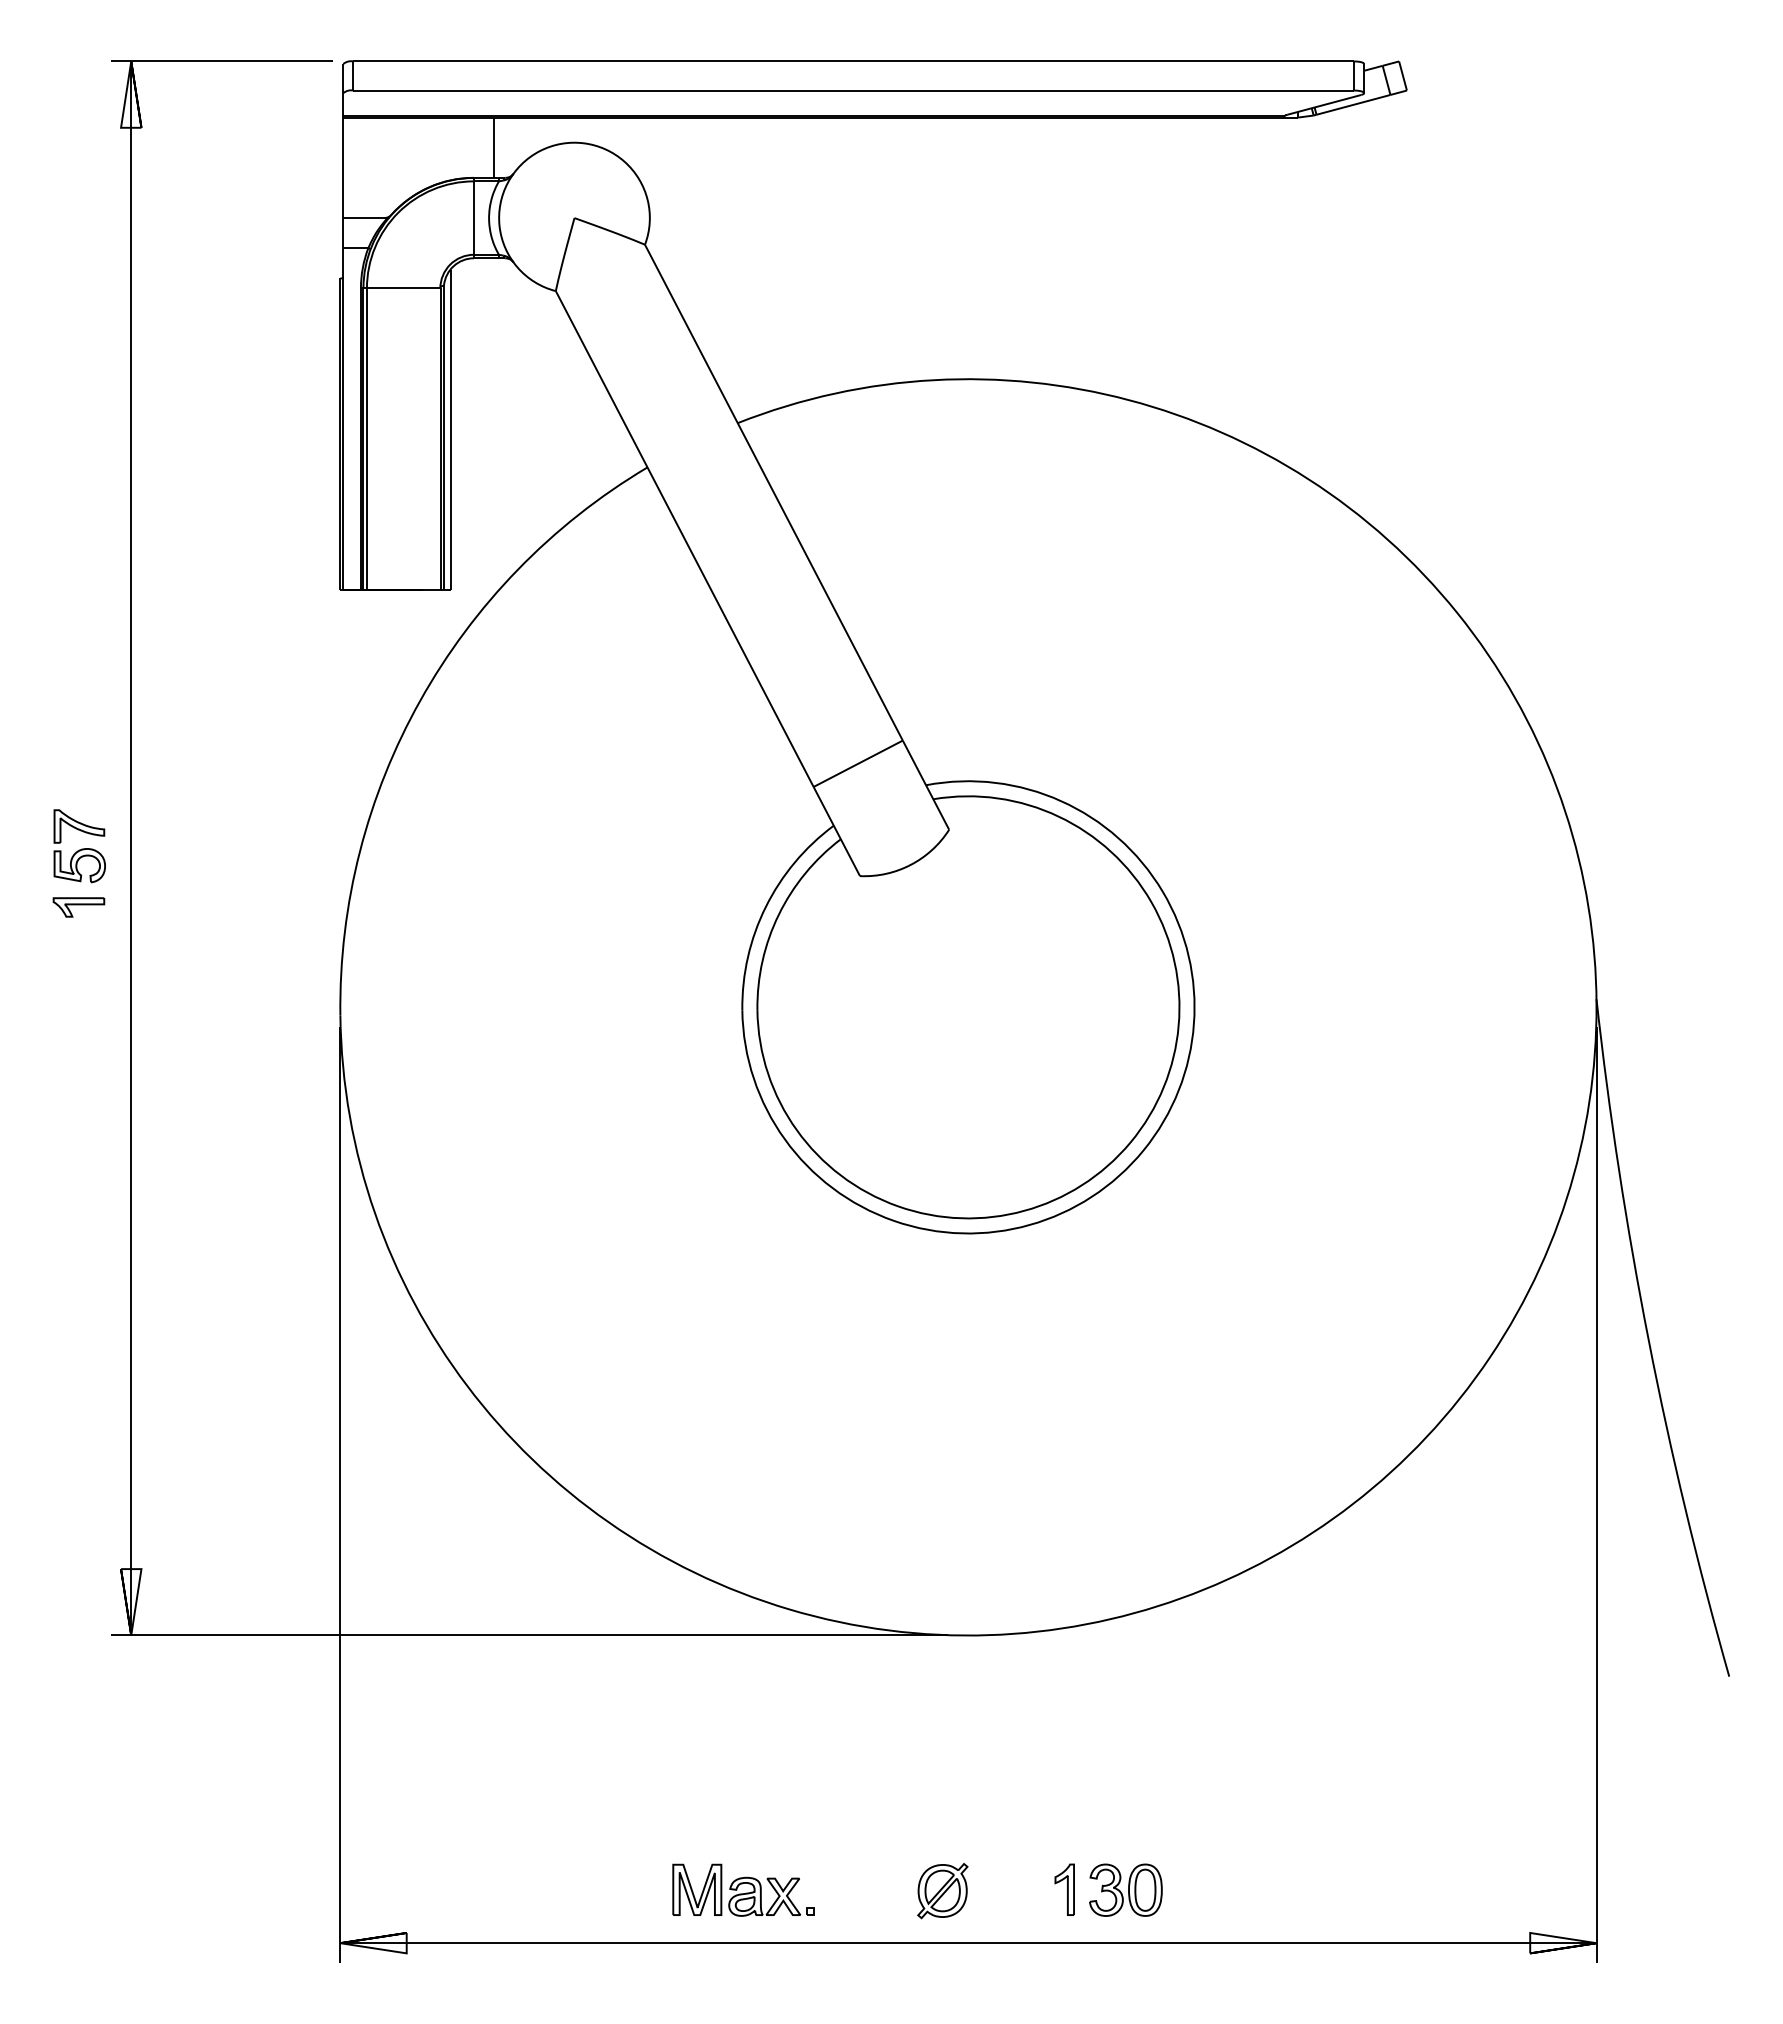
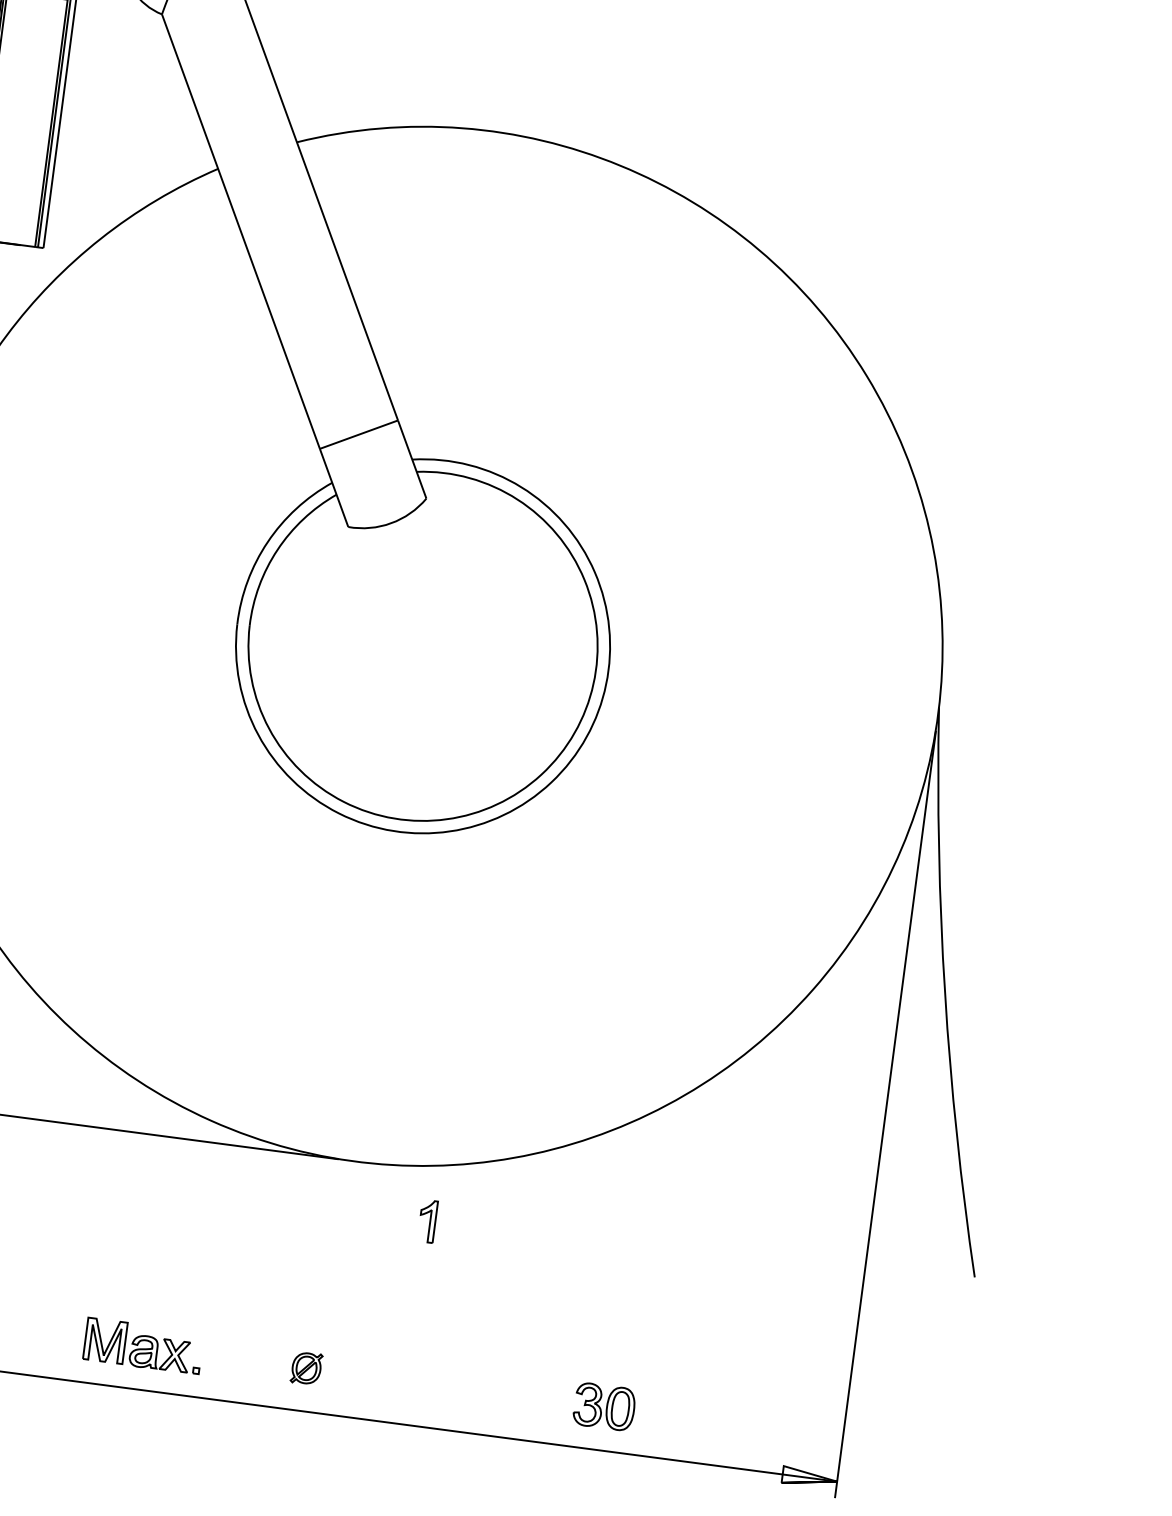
part: (1064, 1889) -> (427, 1221), moved
part: (1125, 1889) -> (604, 1406), moved
part: (942, 1891) -> (306, 1368), size x0.7

